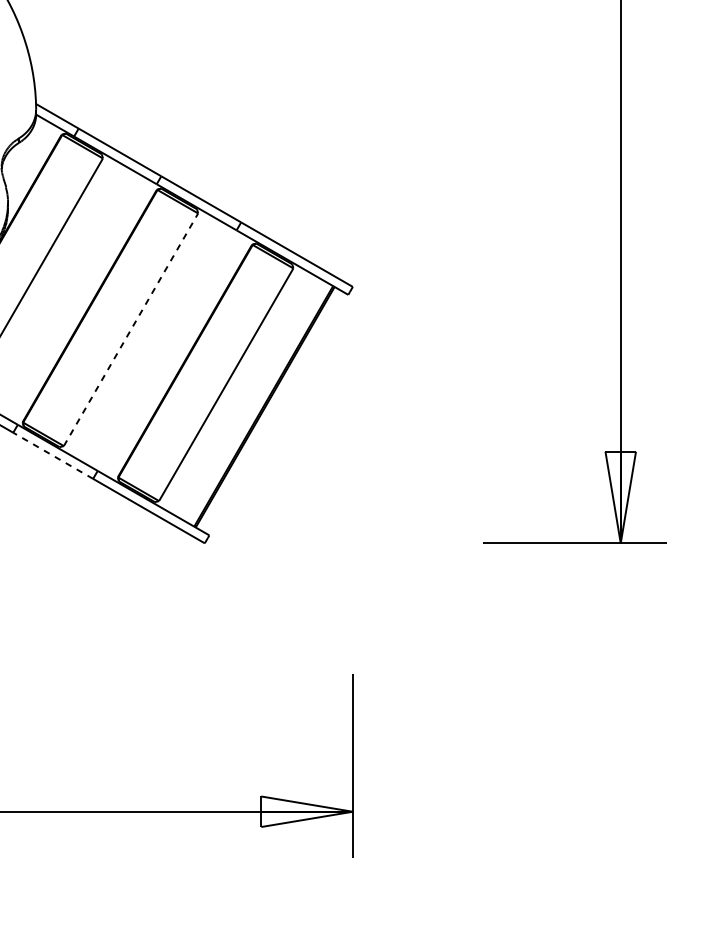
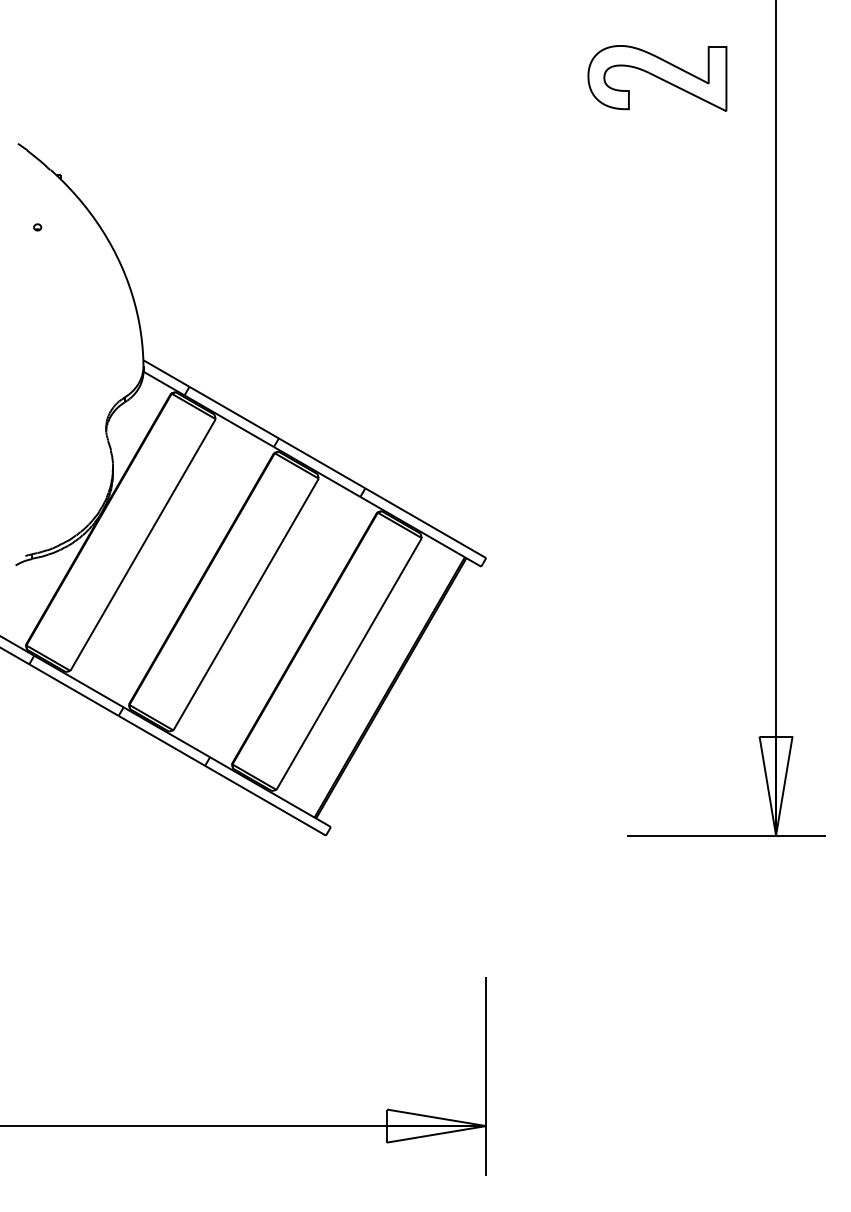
line: (131, 329) -> (246, 604), dashed -> solid
line: (52, 455) -> (161, 740), dashed -> solid

